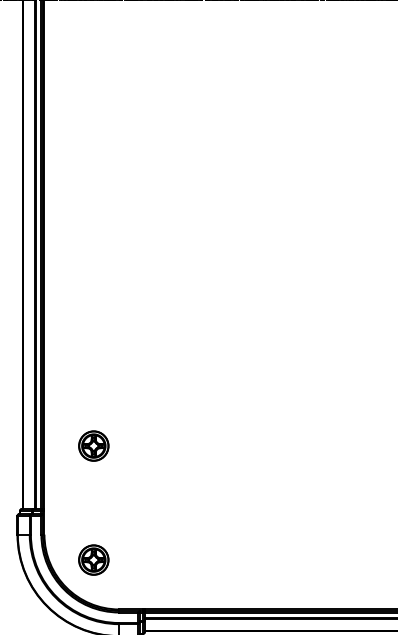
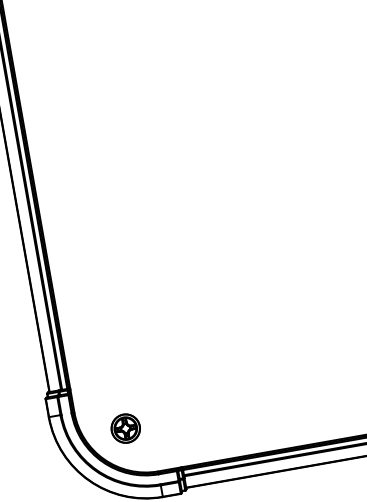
part: (93, 445) -> (106, 319), removed

